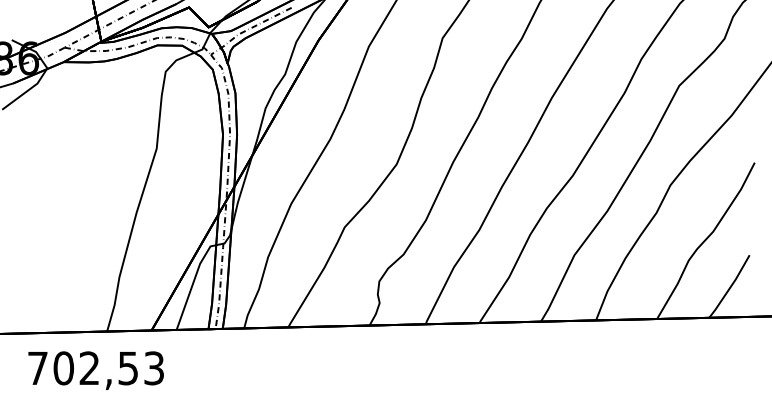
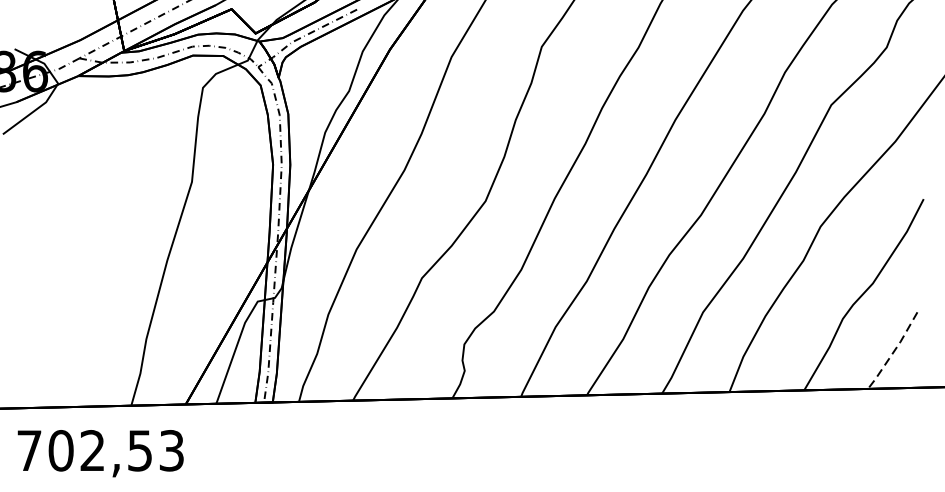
line: (730, 287) -> (893, 351), solid -> dashed
text: (95, 370) -> (99, 453), moved

